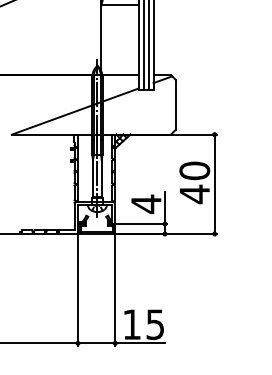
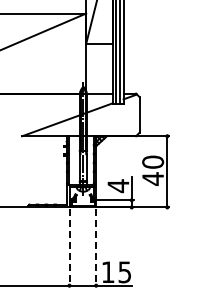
line: (78, 291) -> (69, 248), solid -> dashed
line: (115, 291) -> (96, 248), solid -> dashed

